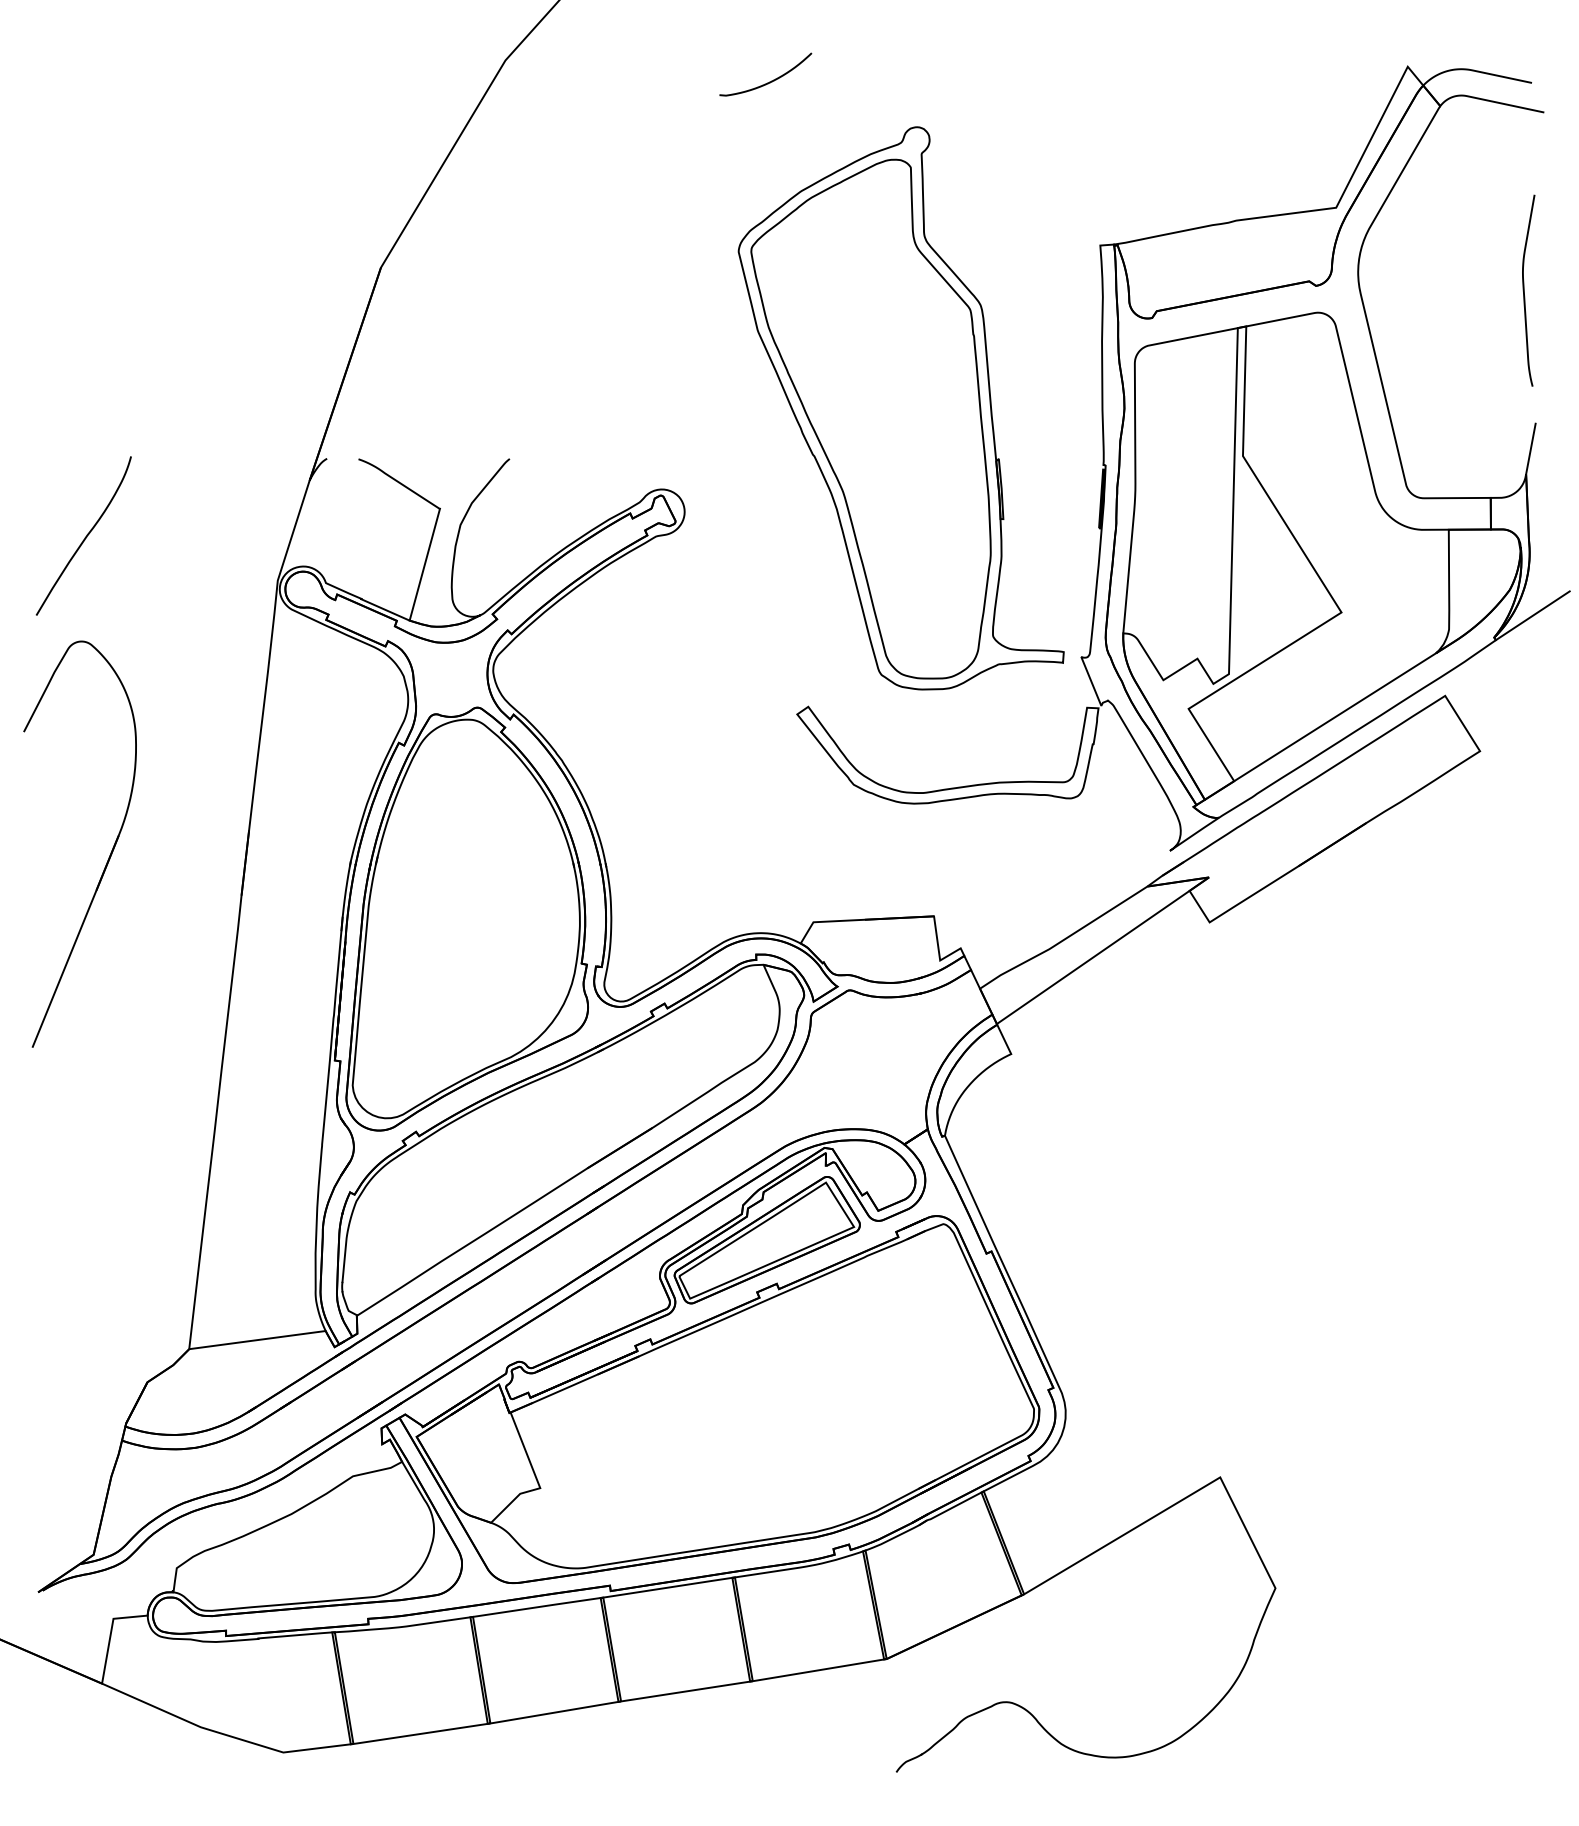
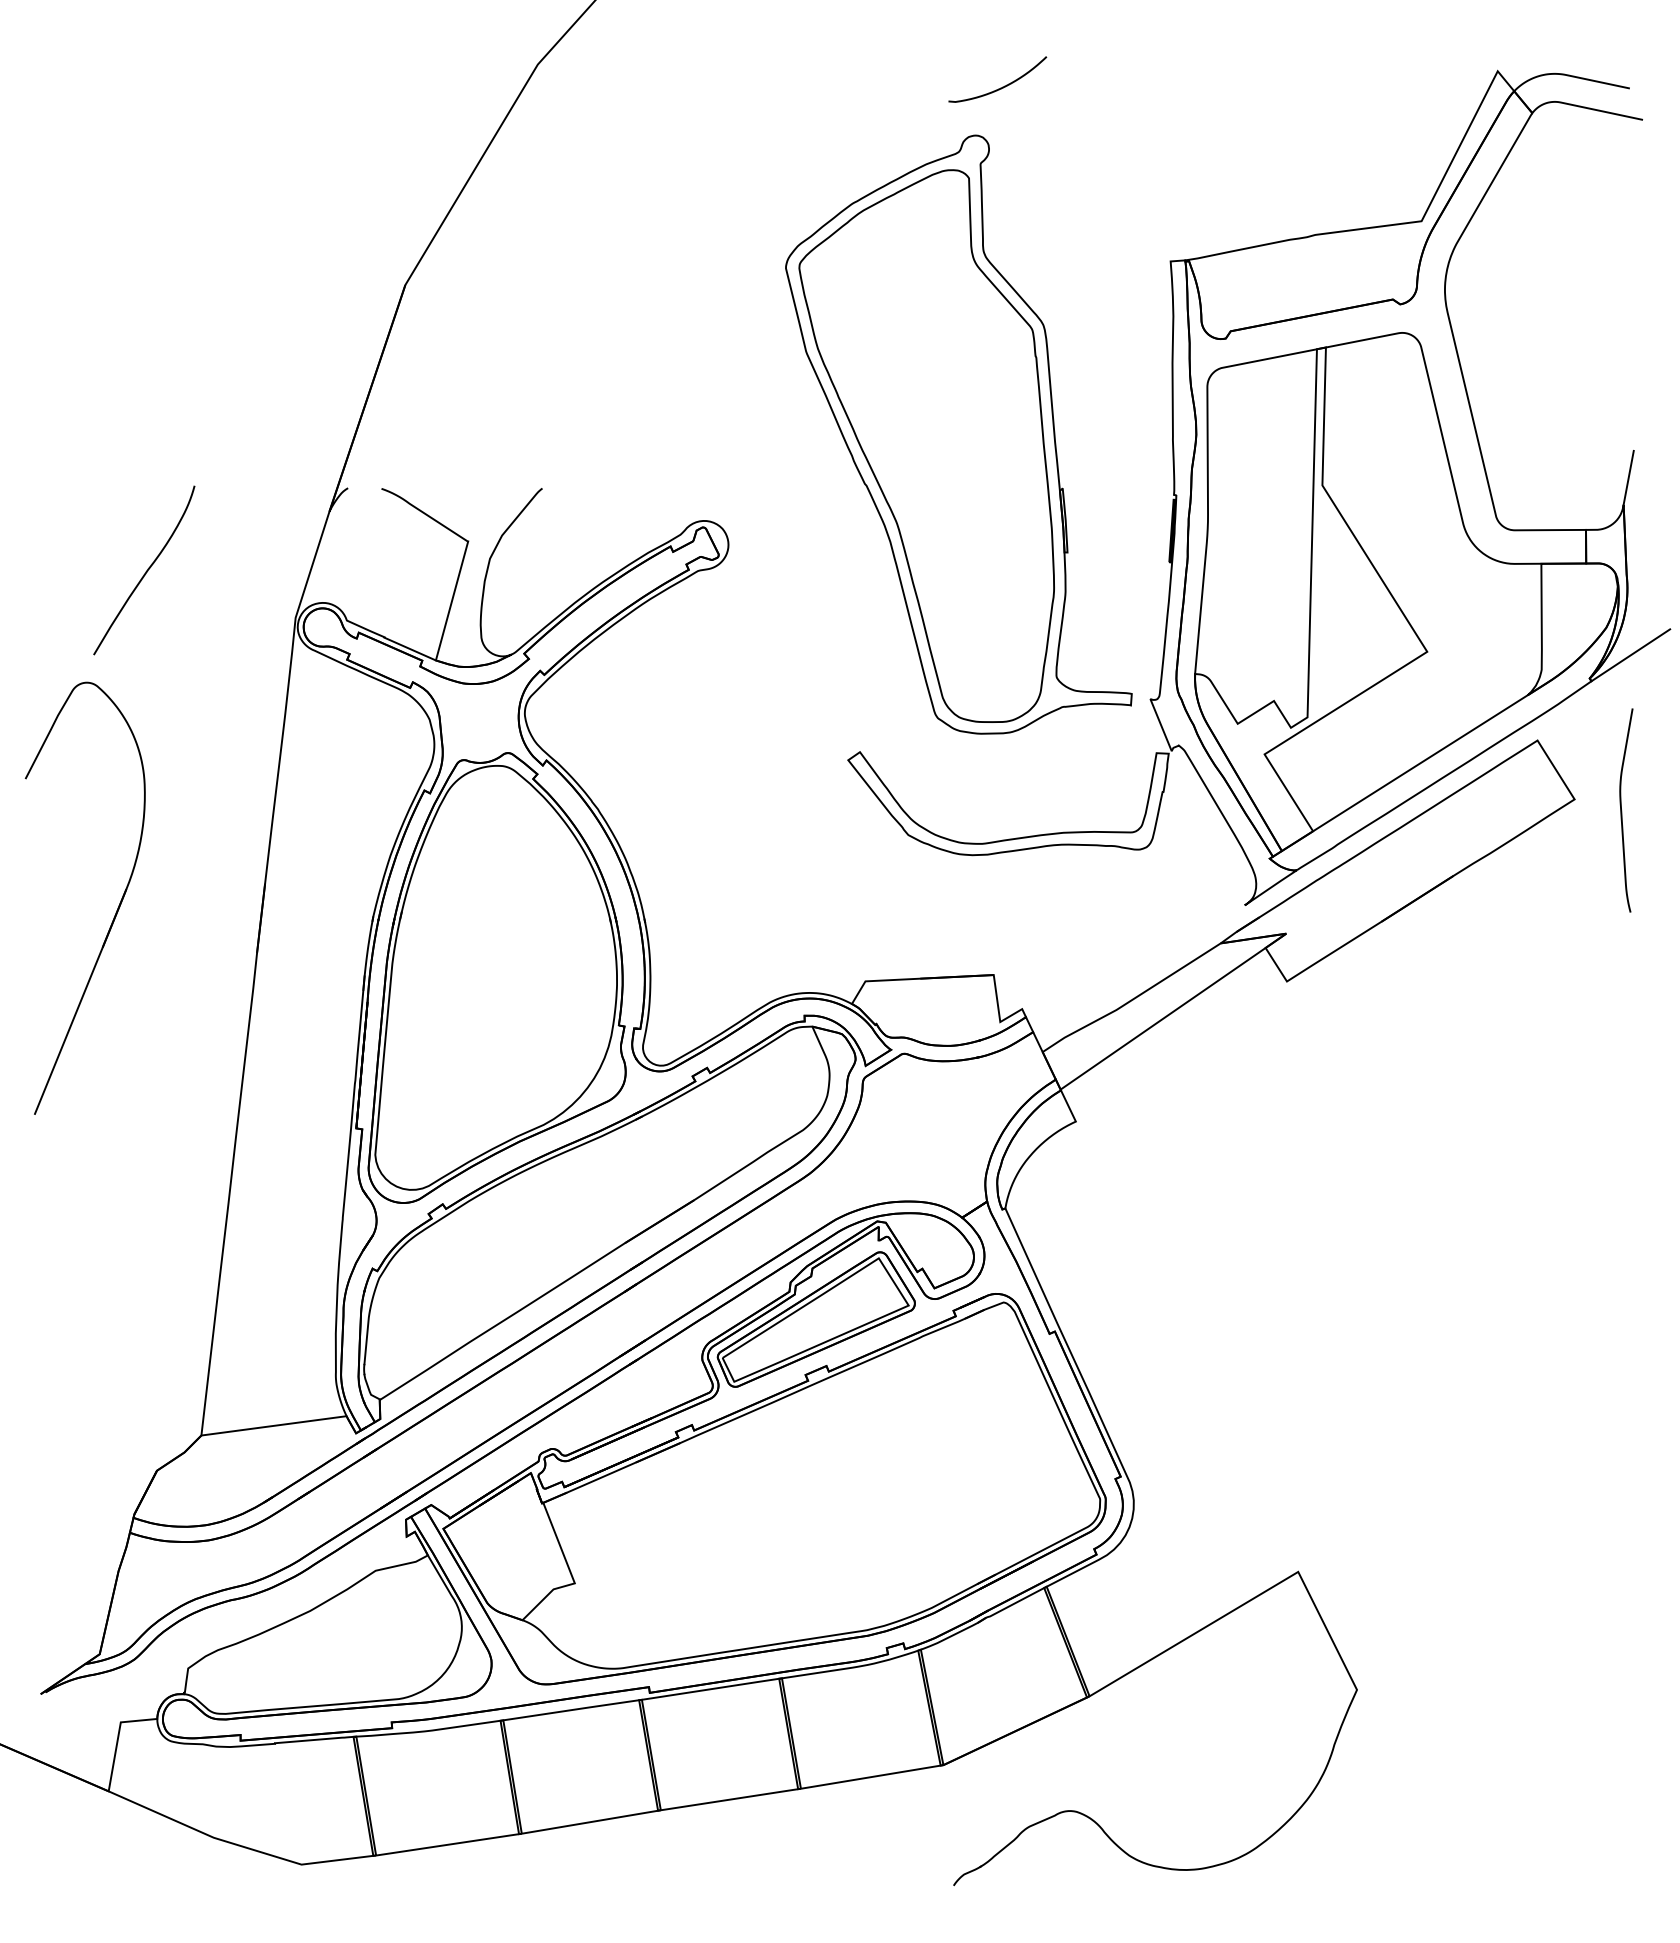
curve: (768, 82) -> (1000, 87), moved
curve: (1525, 290) -> (1622, 810), moved
curve: (84, 537) -> (145, 571), moved

